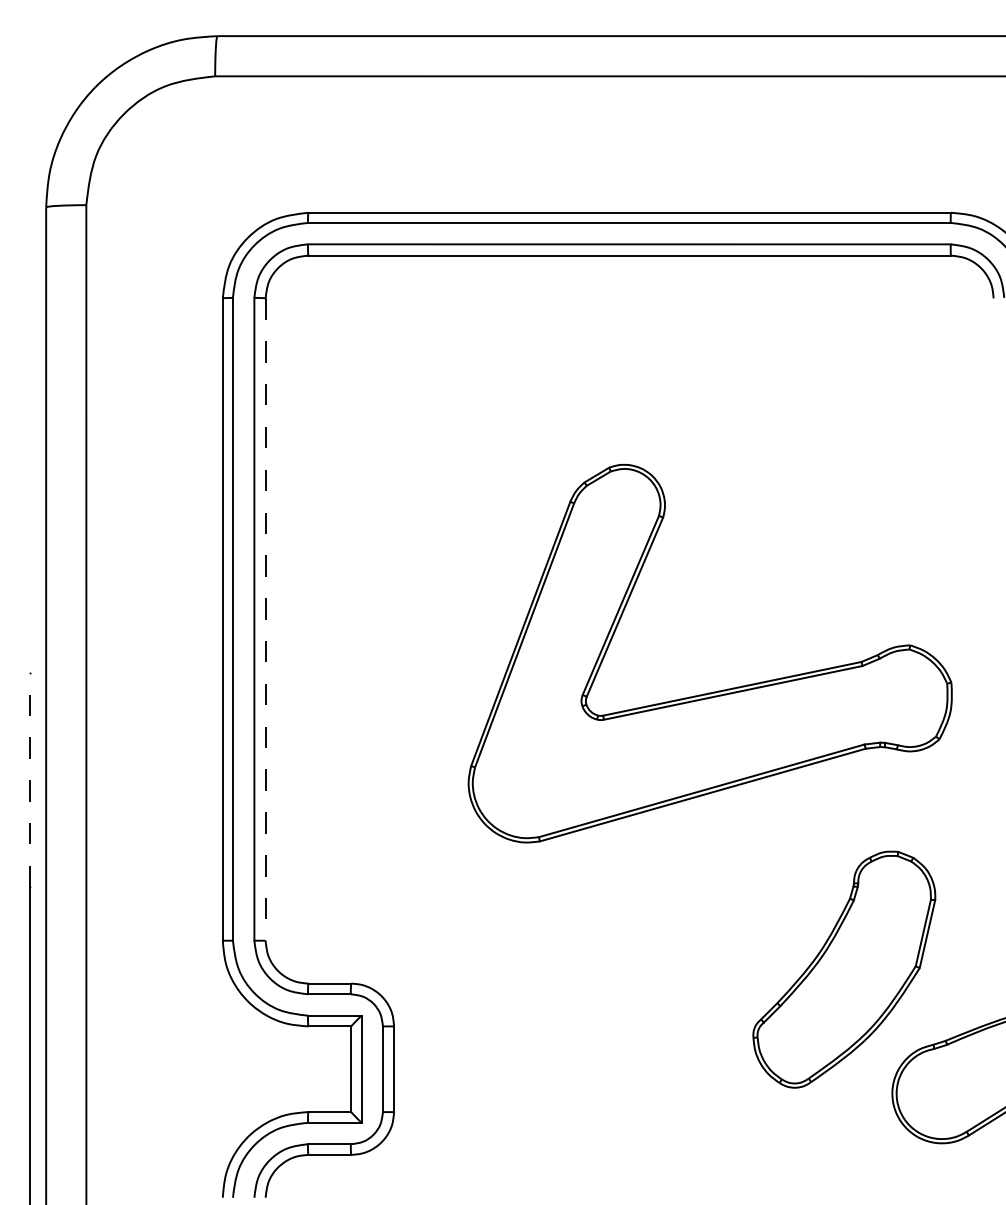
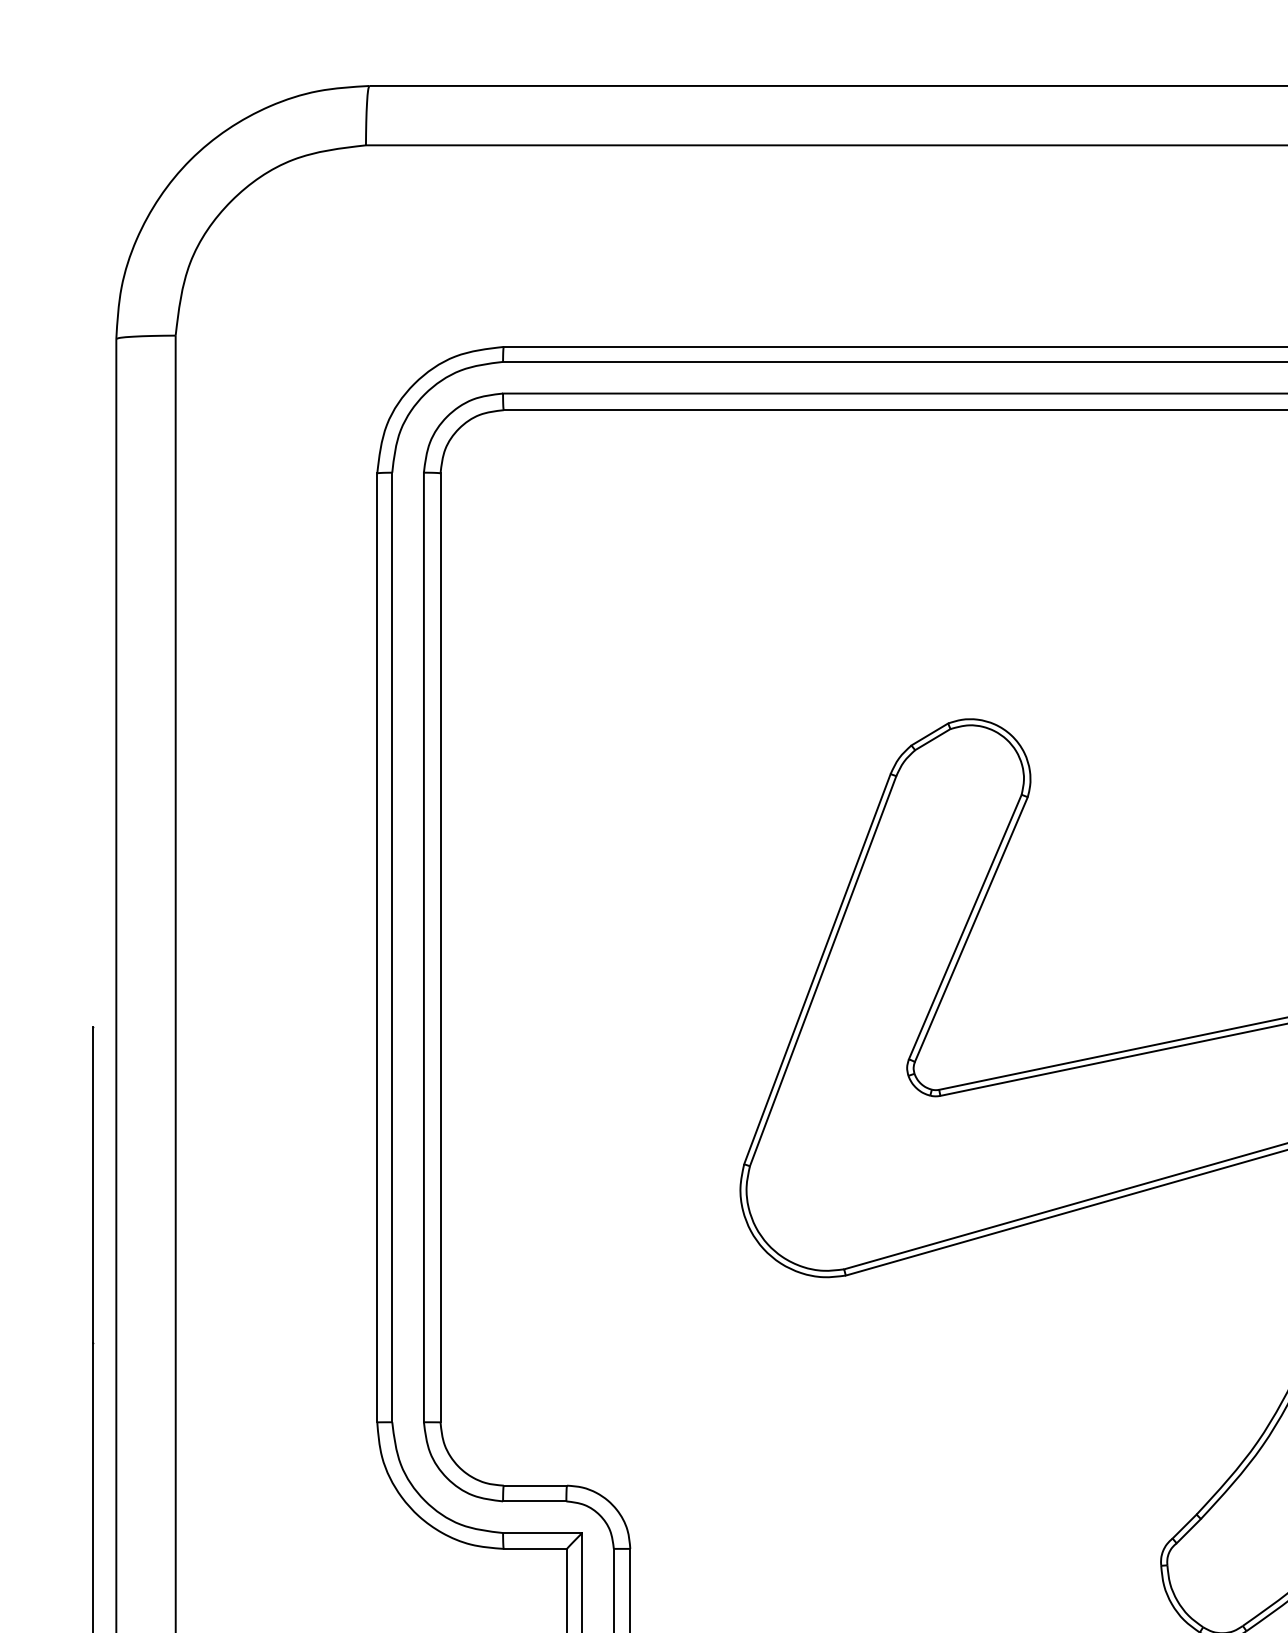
line: (265, 620) -> (440, 949), dashed -> solid
line: (30, 779) -> (93, 1184), dashed -> solid

